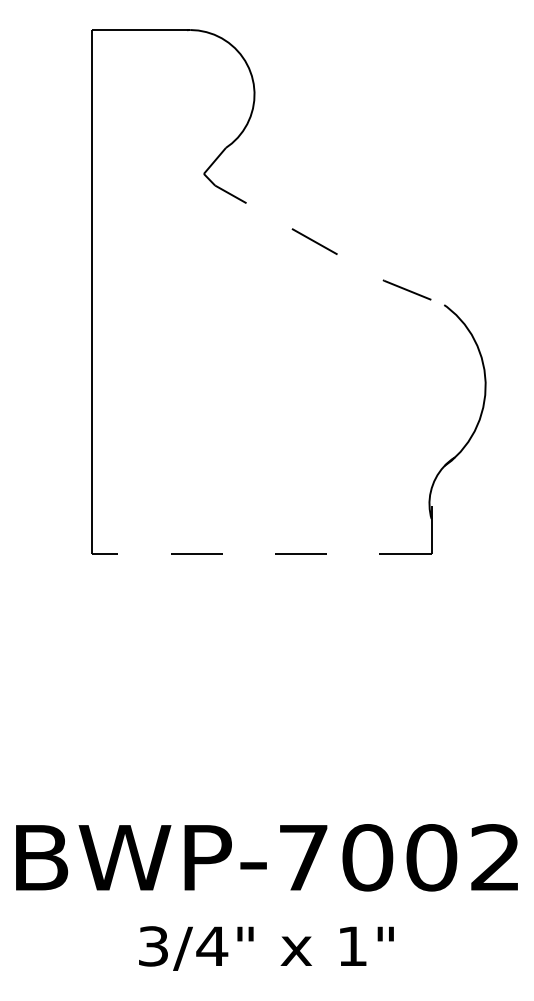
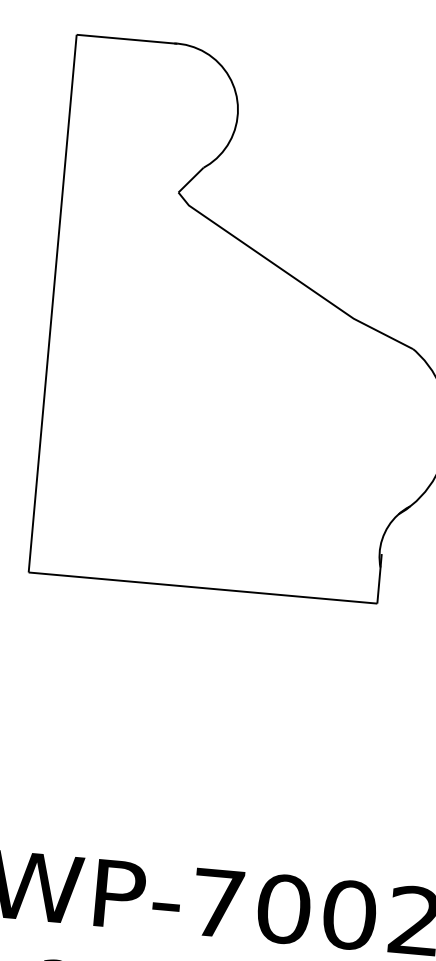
line: (320, 245) -> (291, 276), dashed -> solid
line: (261, 554) -> (202, 588), dashed -> solid

